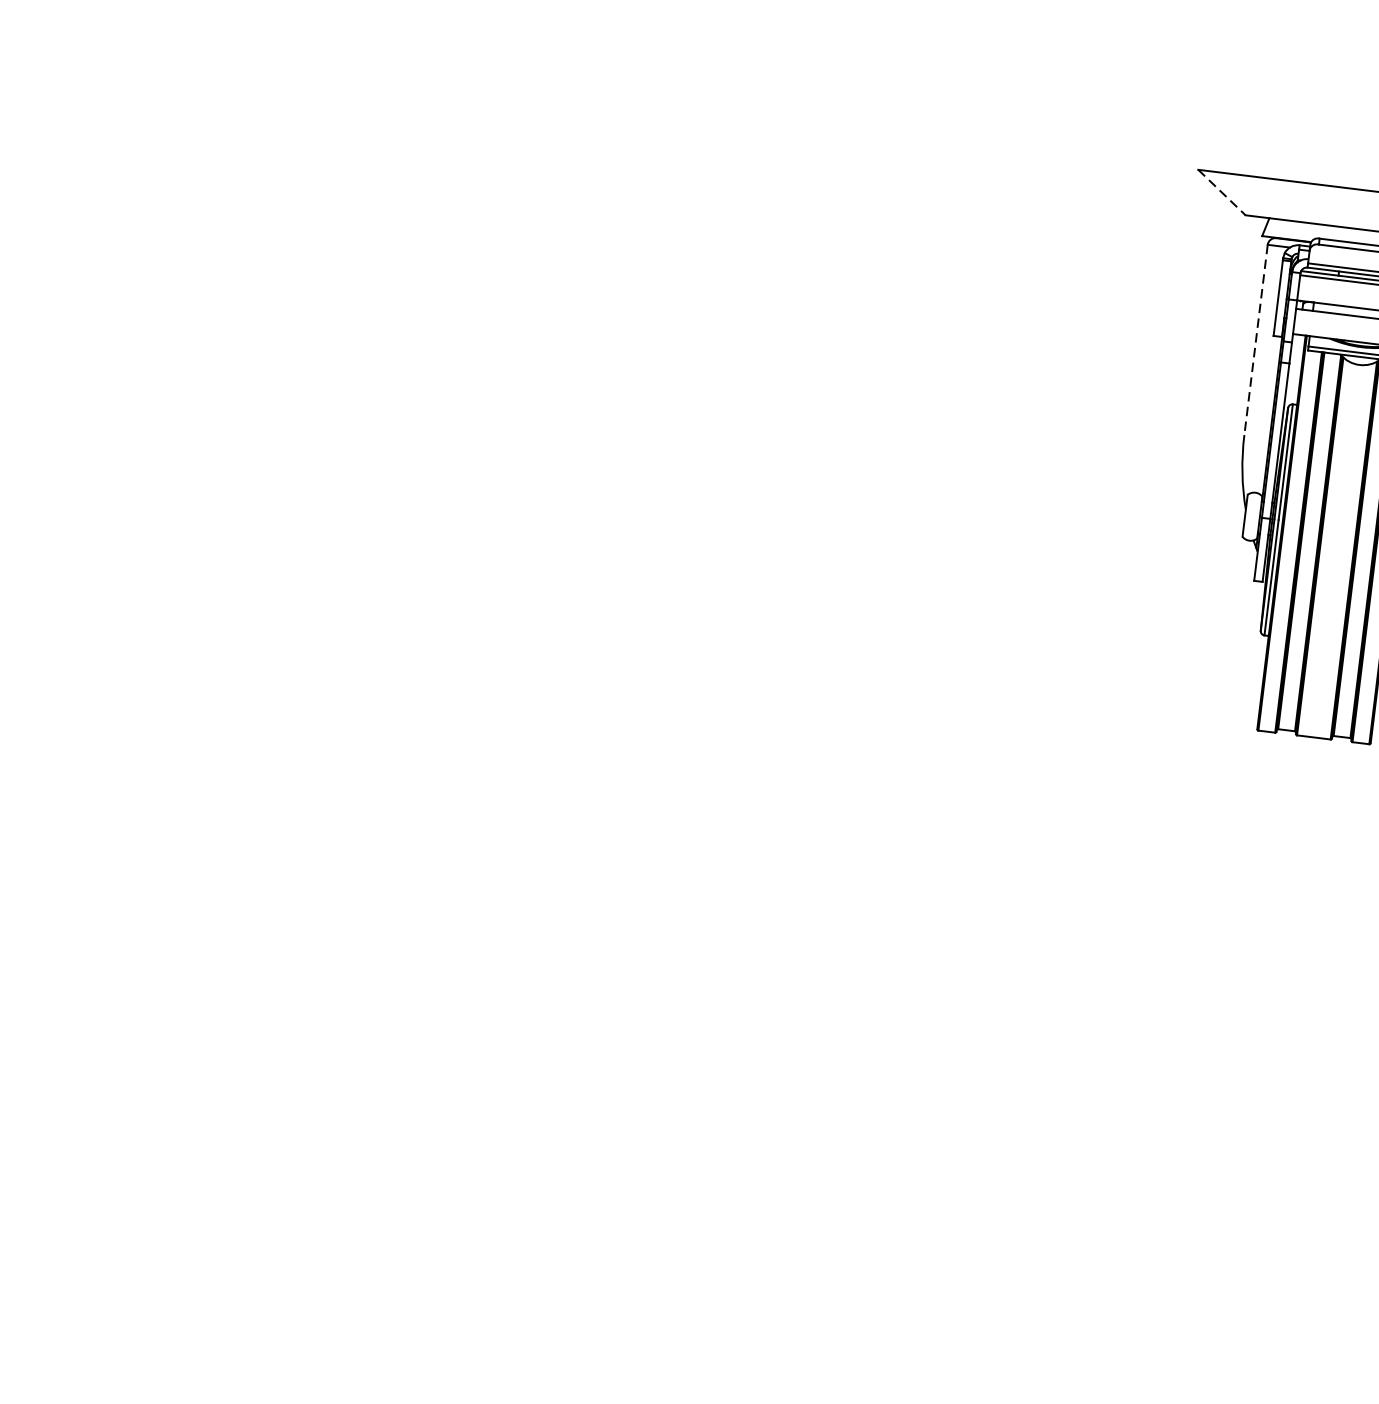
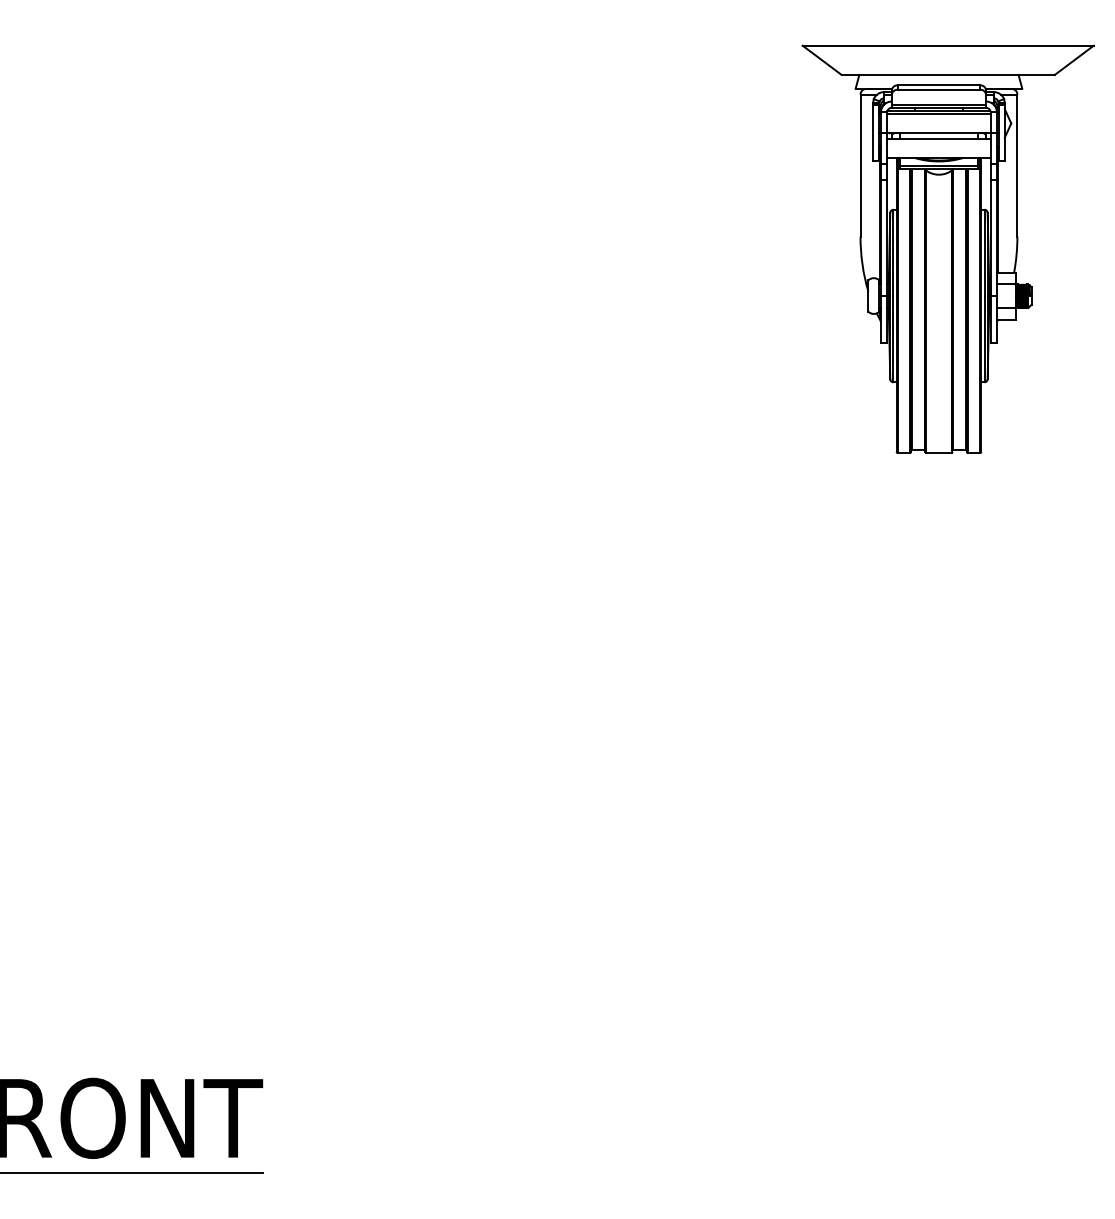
line: (1222, 192) -> (822, 60), dashed -> solid
line: (1255, 341) -> (860, 166), dashed -> solid

